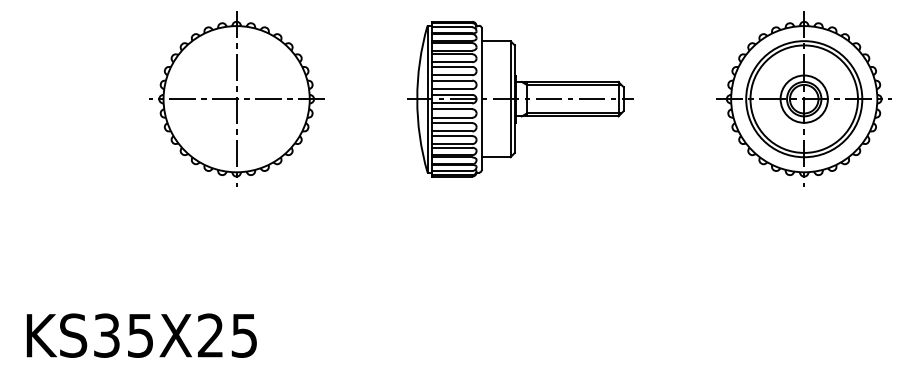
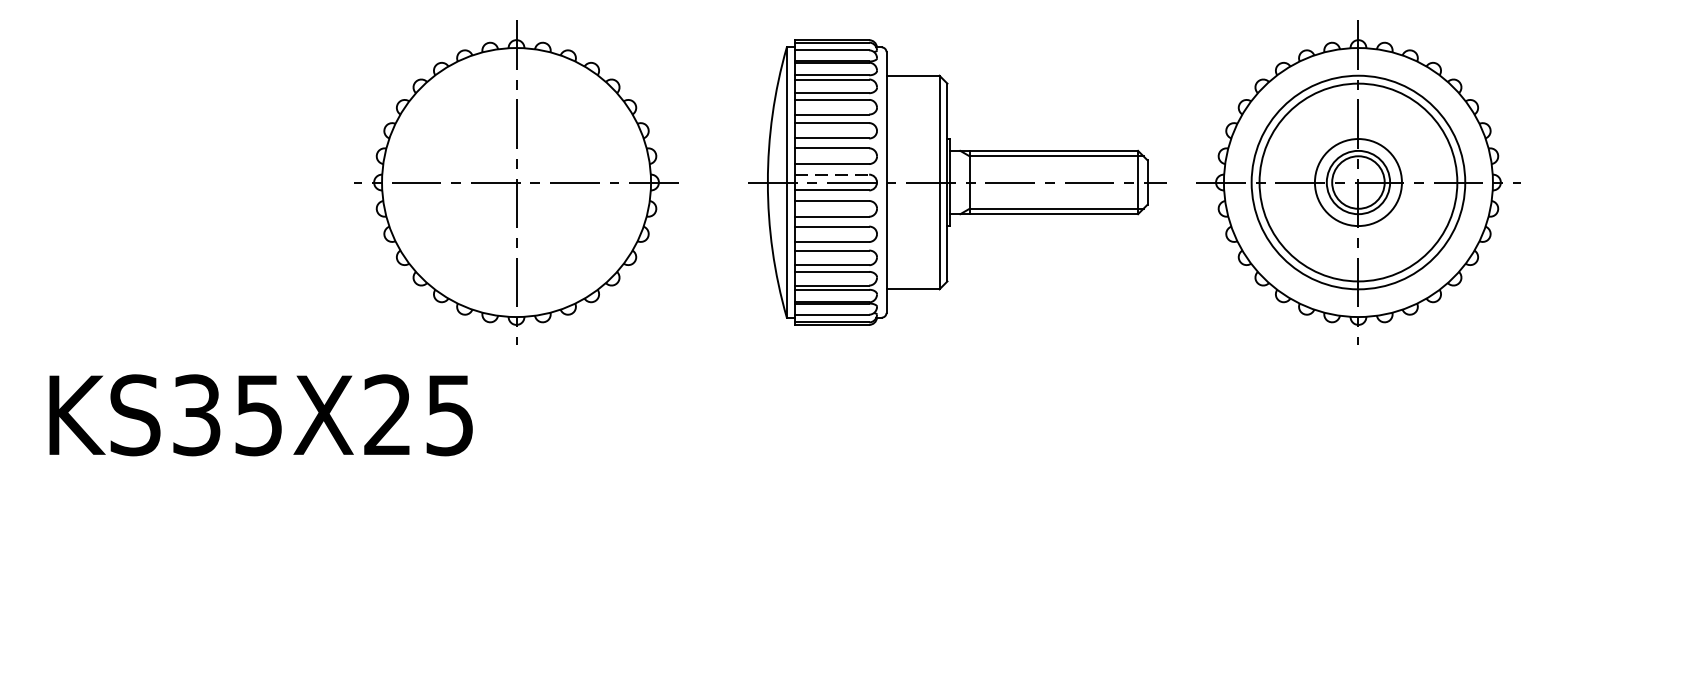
line: (452, 94) -> (832, 173), solid -> dashed
part: (236, 98) -> (516, 181), moved
part: (803, 98) -> (1357, 181), moved
text: (141, 335) -> (260, 414), moved

